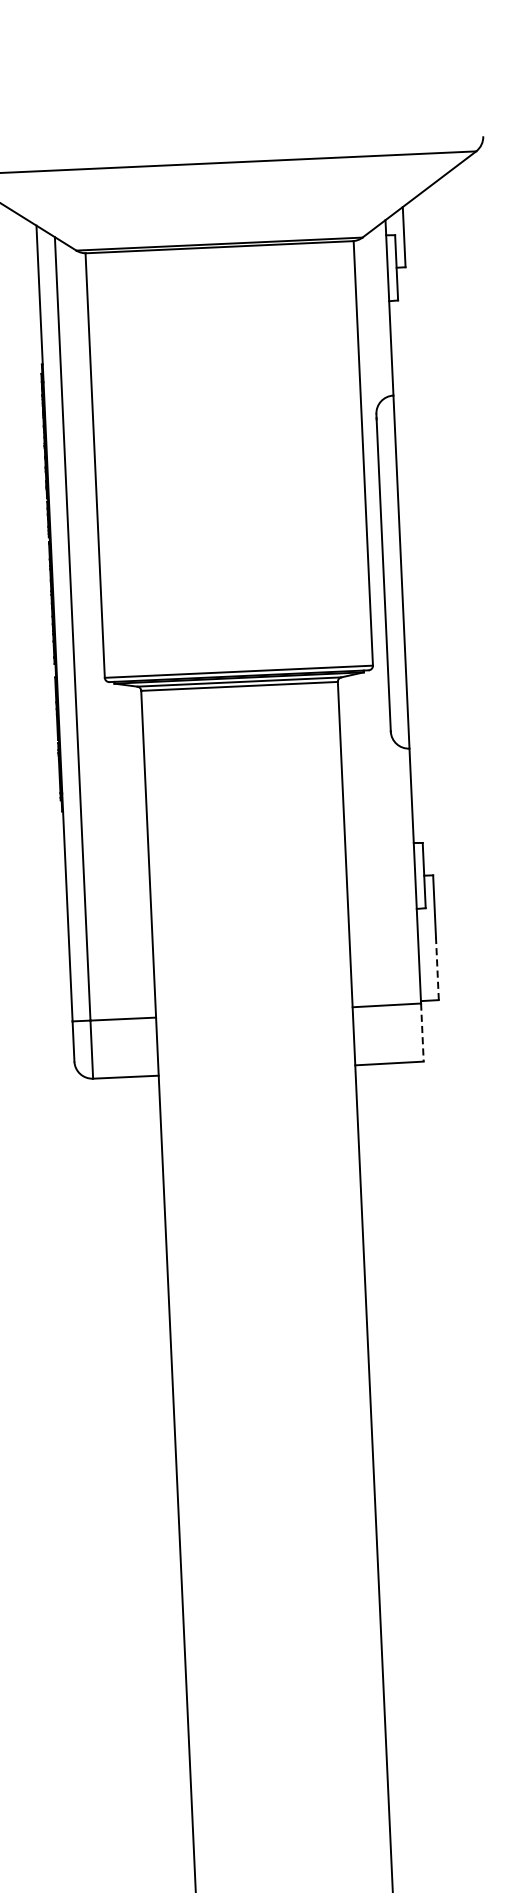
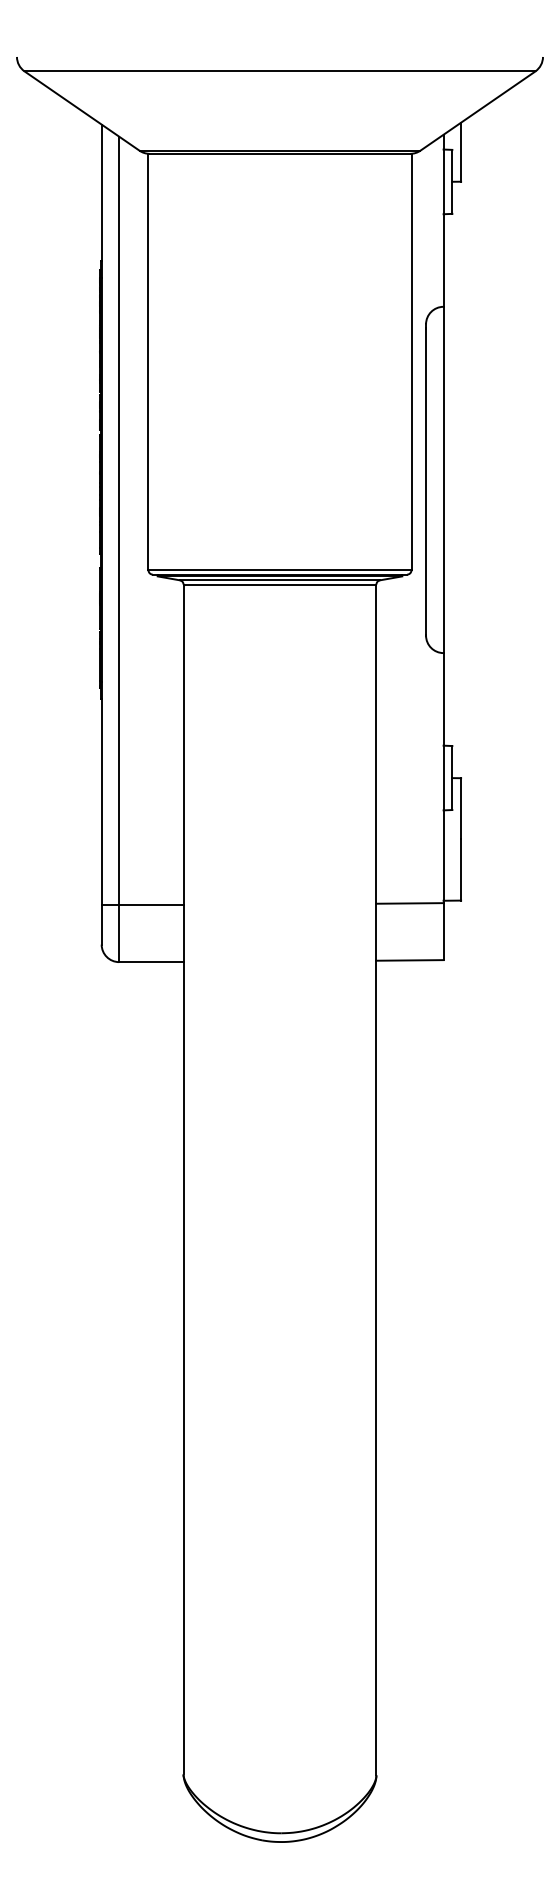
line: (437, 969) -> (461, 870), dashed -> solid
line: (422, 1033) -> (443, 932), dashed -> solid

